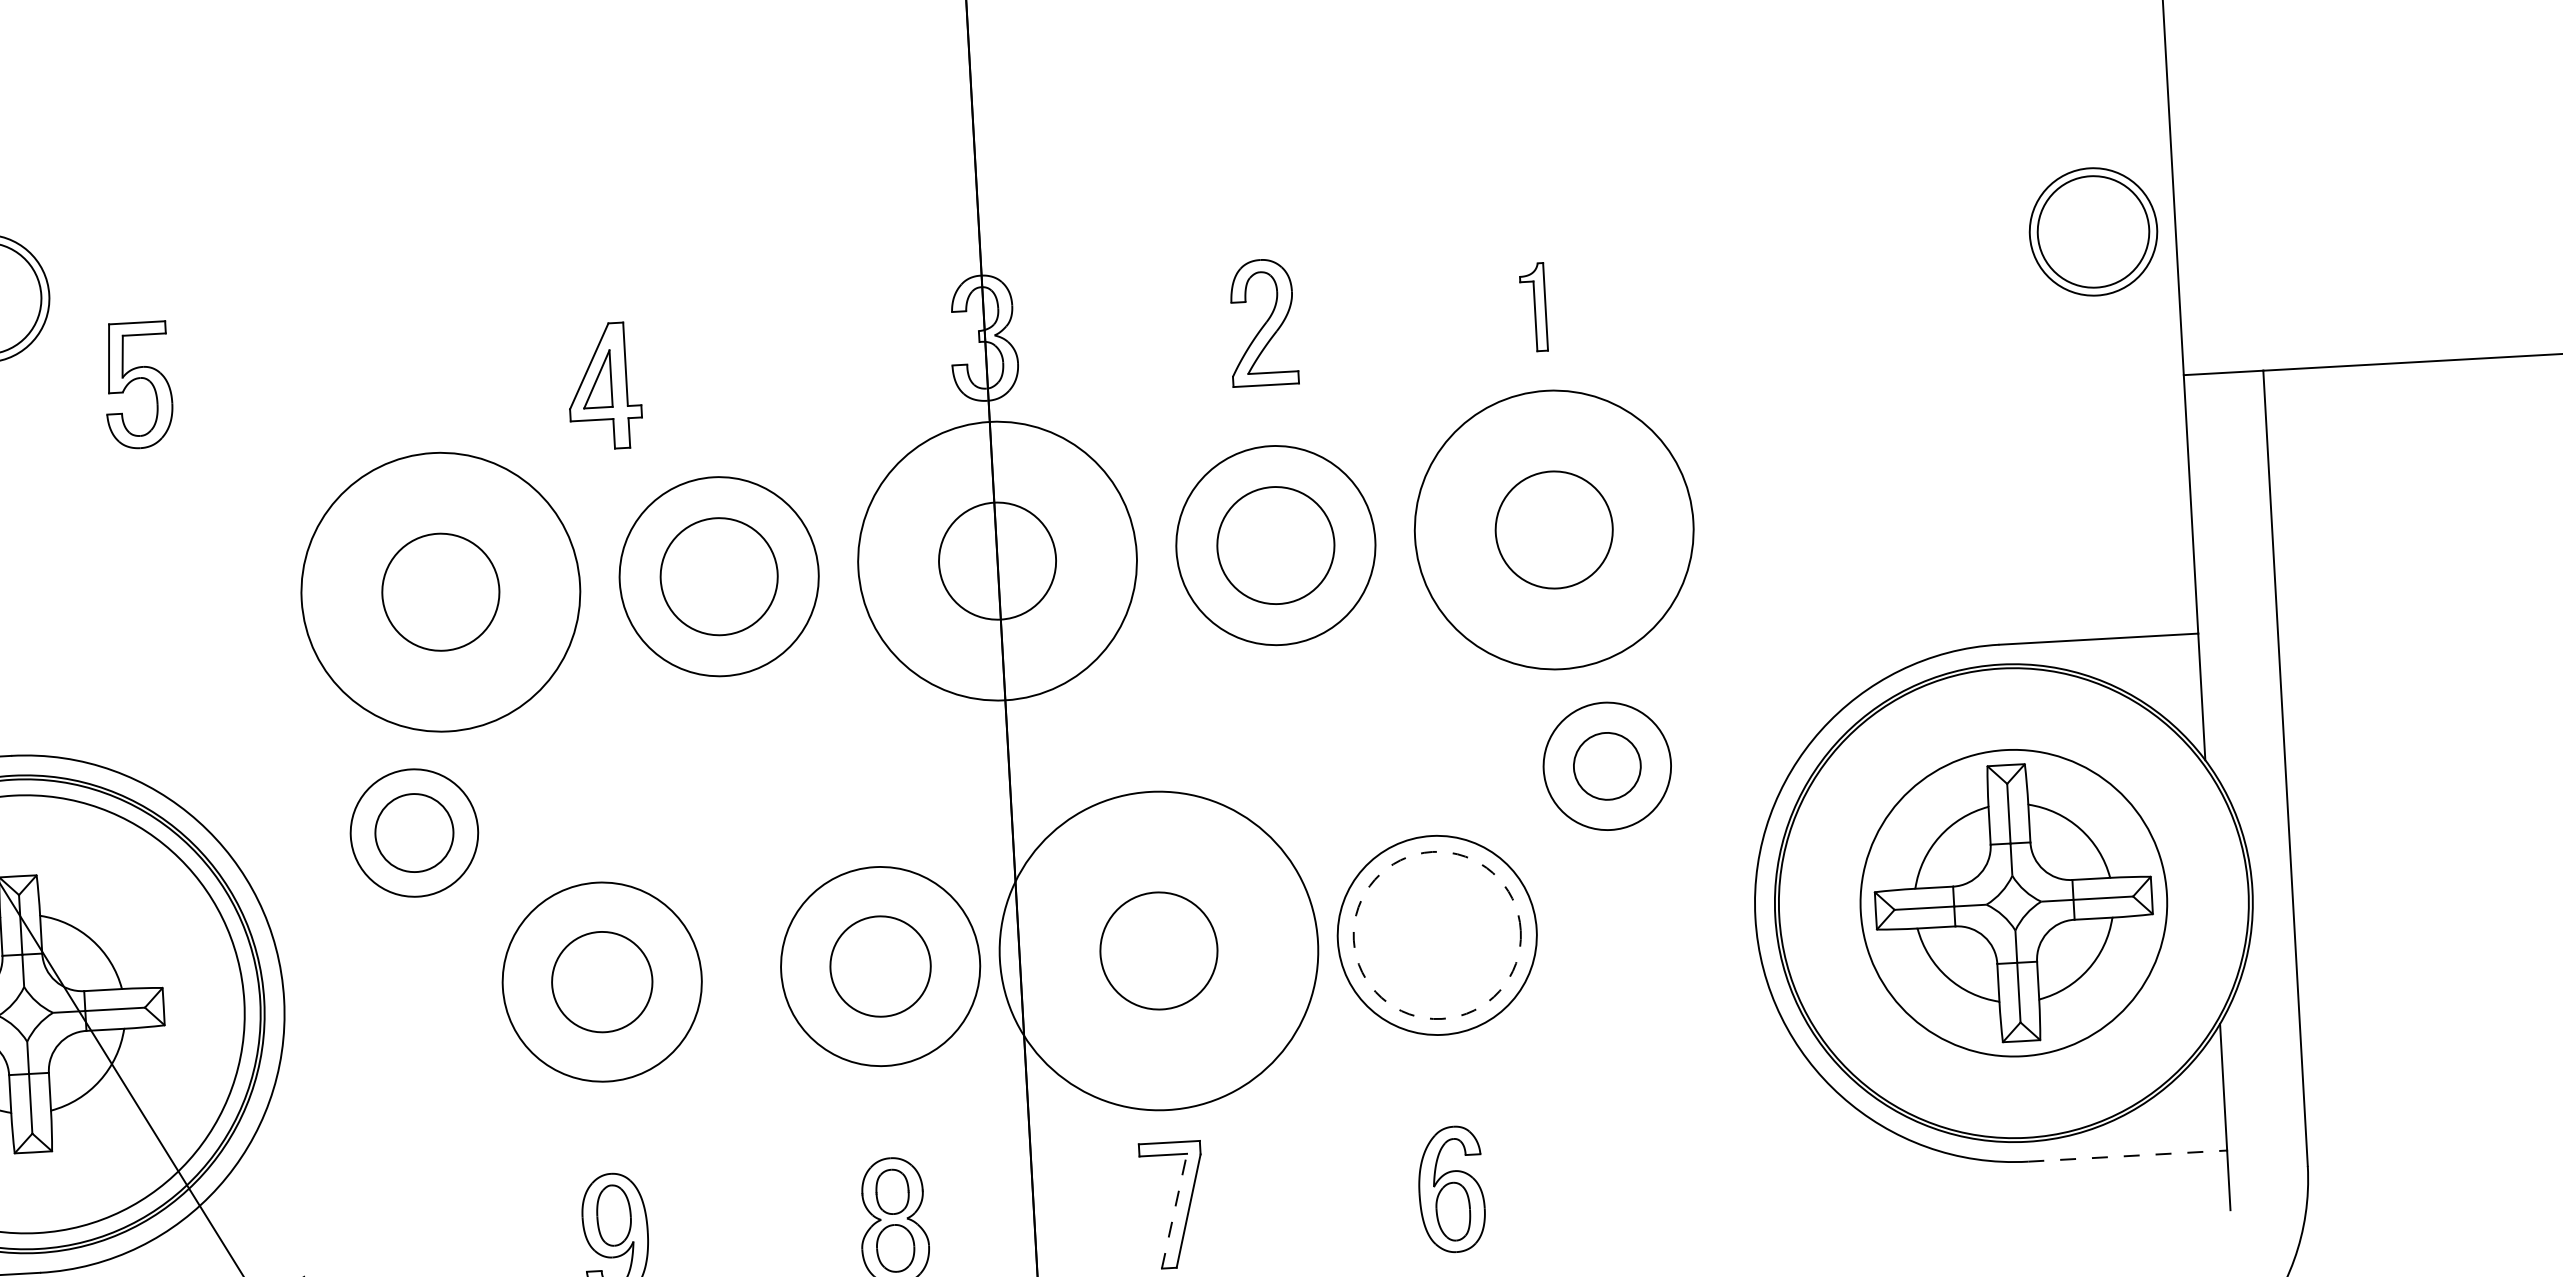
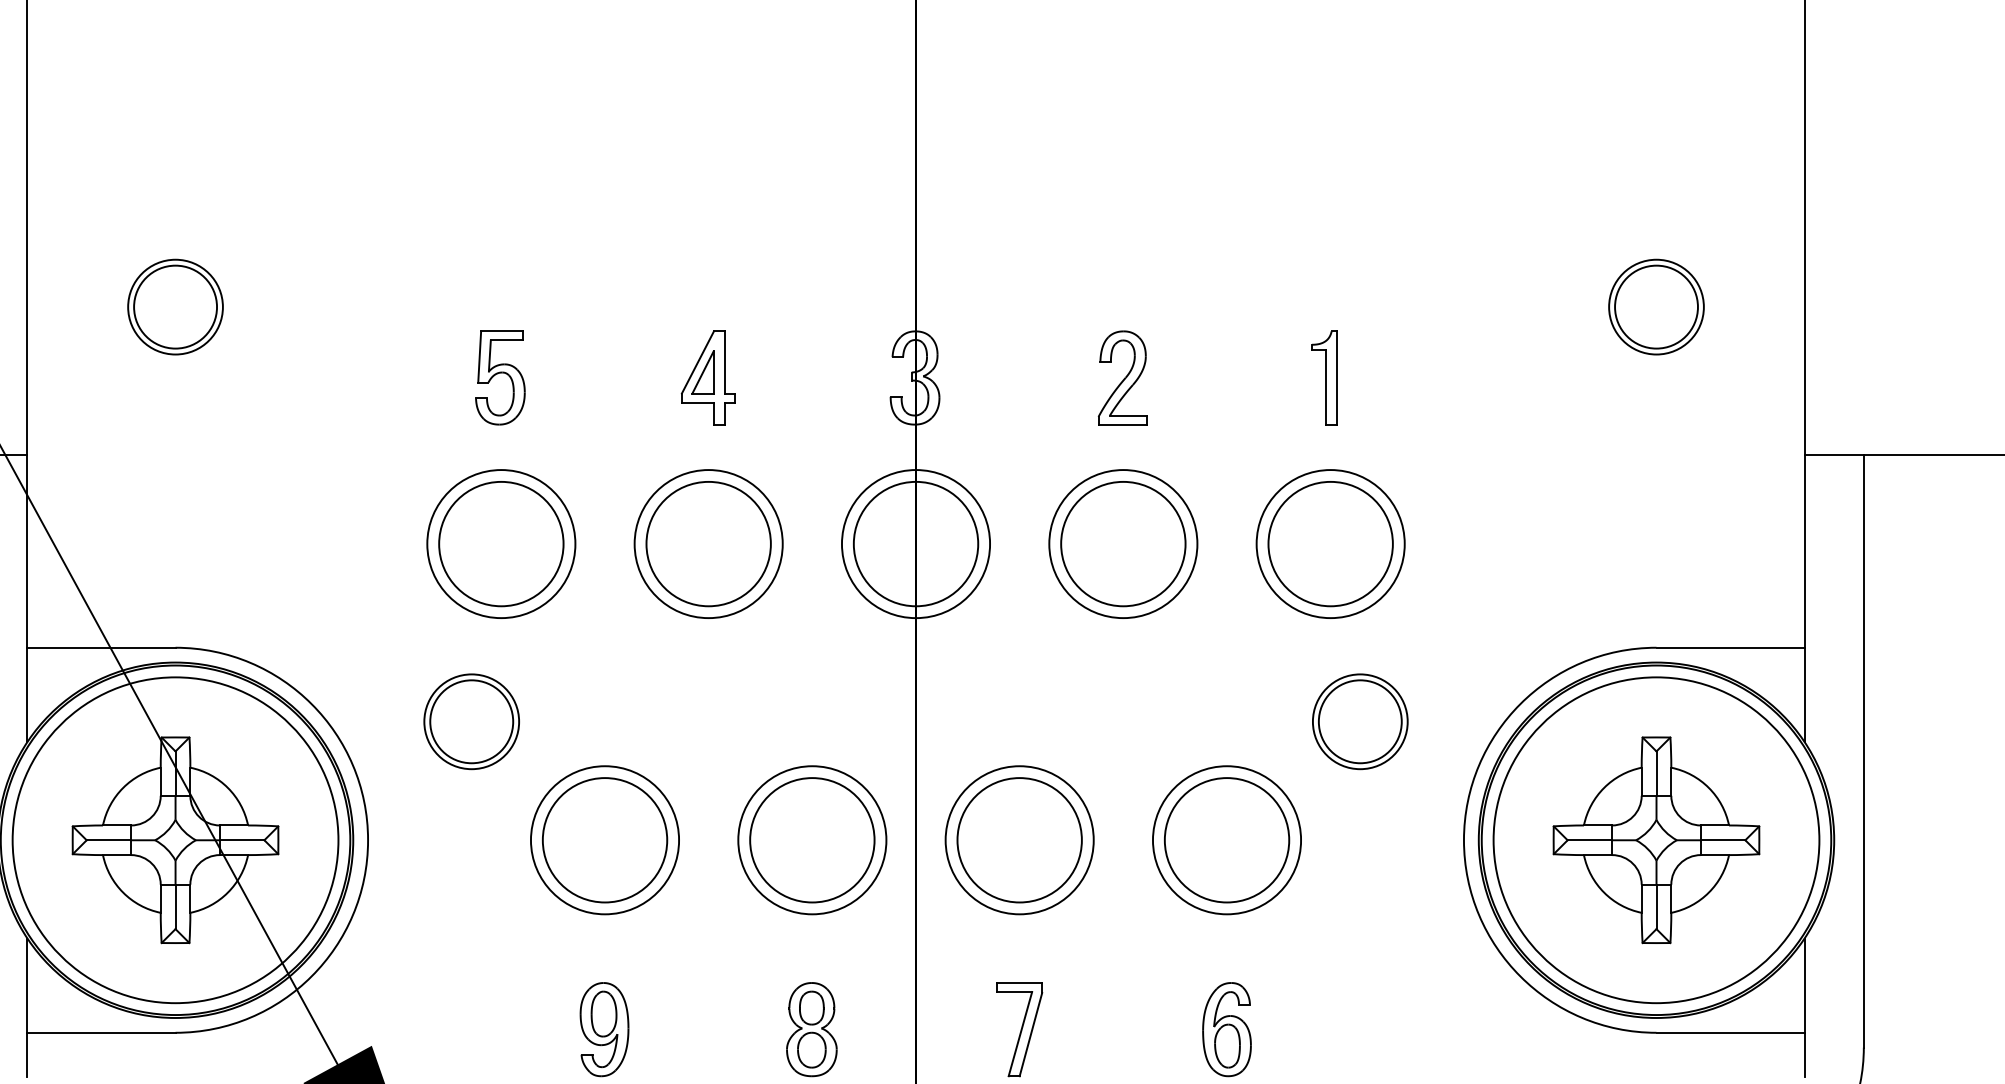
part: (2093, 231) -> (1656, 306), moved
part: (1533, 306) -> (1324, 377), size x1.43
part: (138, 384) -> (500, 377), moved
part: (603, 385) -> (707, 377), moved
circle: (1553, 529) -> (1330, 543), size x1.43
circle: (1554, 530) -> (1330, 544), size x0.71
circle: (1276, 544) -> (1123, 543), size x1.43
circle: (996, 560) -> (915, 543), size x1.43
circle: (996, 561) -> (915, 544), size x0.71
circle: (718, 575) -> (708, 543), size x1.43
circle: (441, 591) -> (501, 543), size x1.43
circle: (441, 592) -> (501, 544), size x0.71
circle: (1606, 766) -> (1359, 721), size x1.67
circle: (414, 832) -> (471, 721), size x1.43
circle: (2013, 903) -> (1656, 840), size x1.43
circle: (1436, 935) -> (1226, 840), dashed -> solid
circle: (1158, 951) -> (1019, 840), size x0.62
circle: (1158, 951) -> (1019, 840), size x1.43
circle: (880, 966) -> (812, 840), size x1.67
circle: (601, 982) -> (604, 840), size x1.67
line: (2128, 1155) -> (1731, 1032), dashed -> solid
line: (1174, 1211) -> (1020, 1034), dashed -> solid

